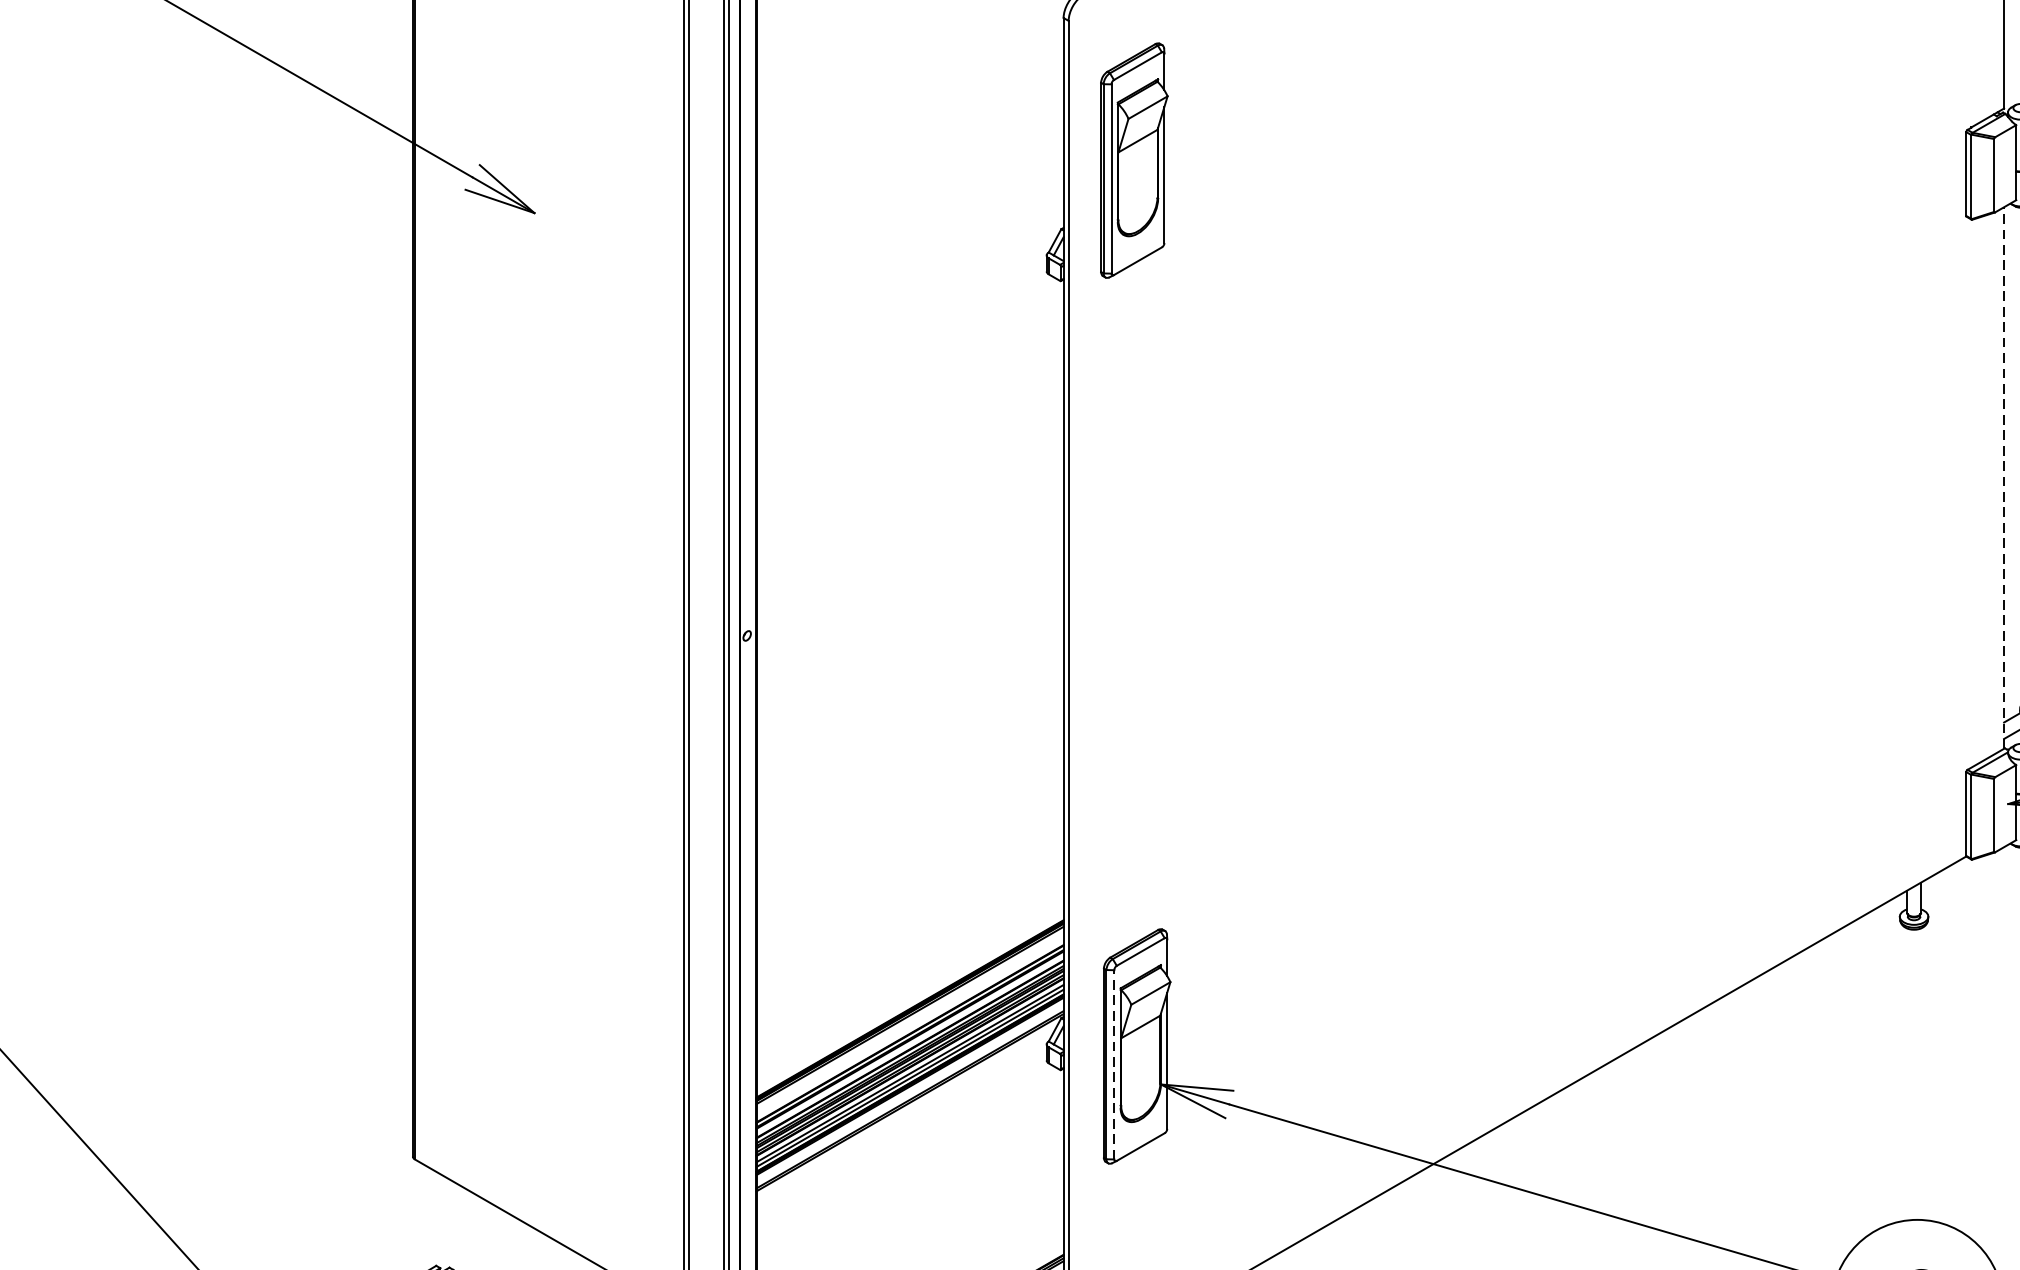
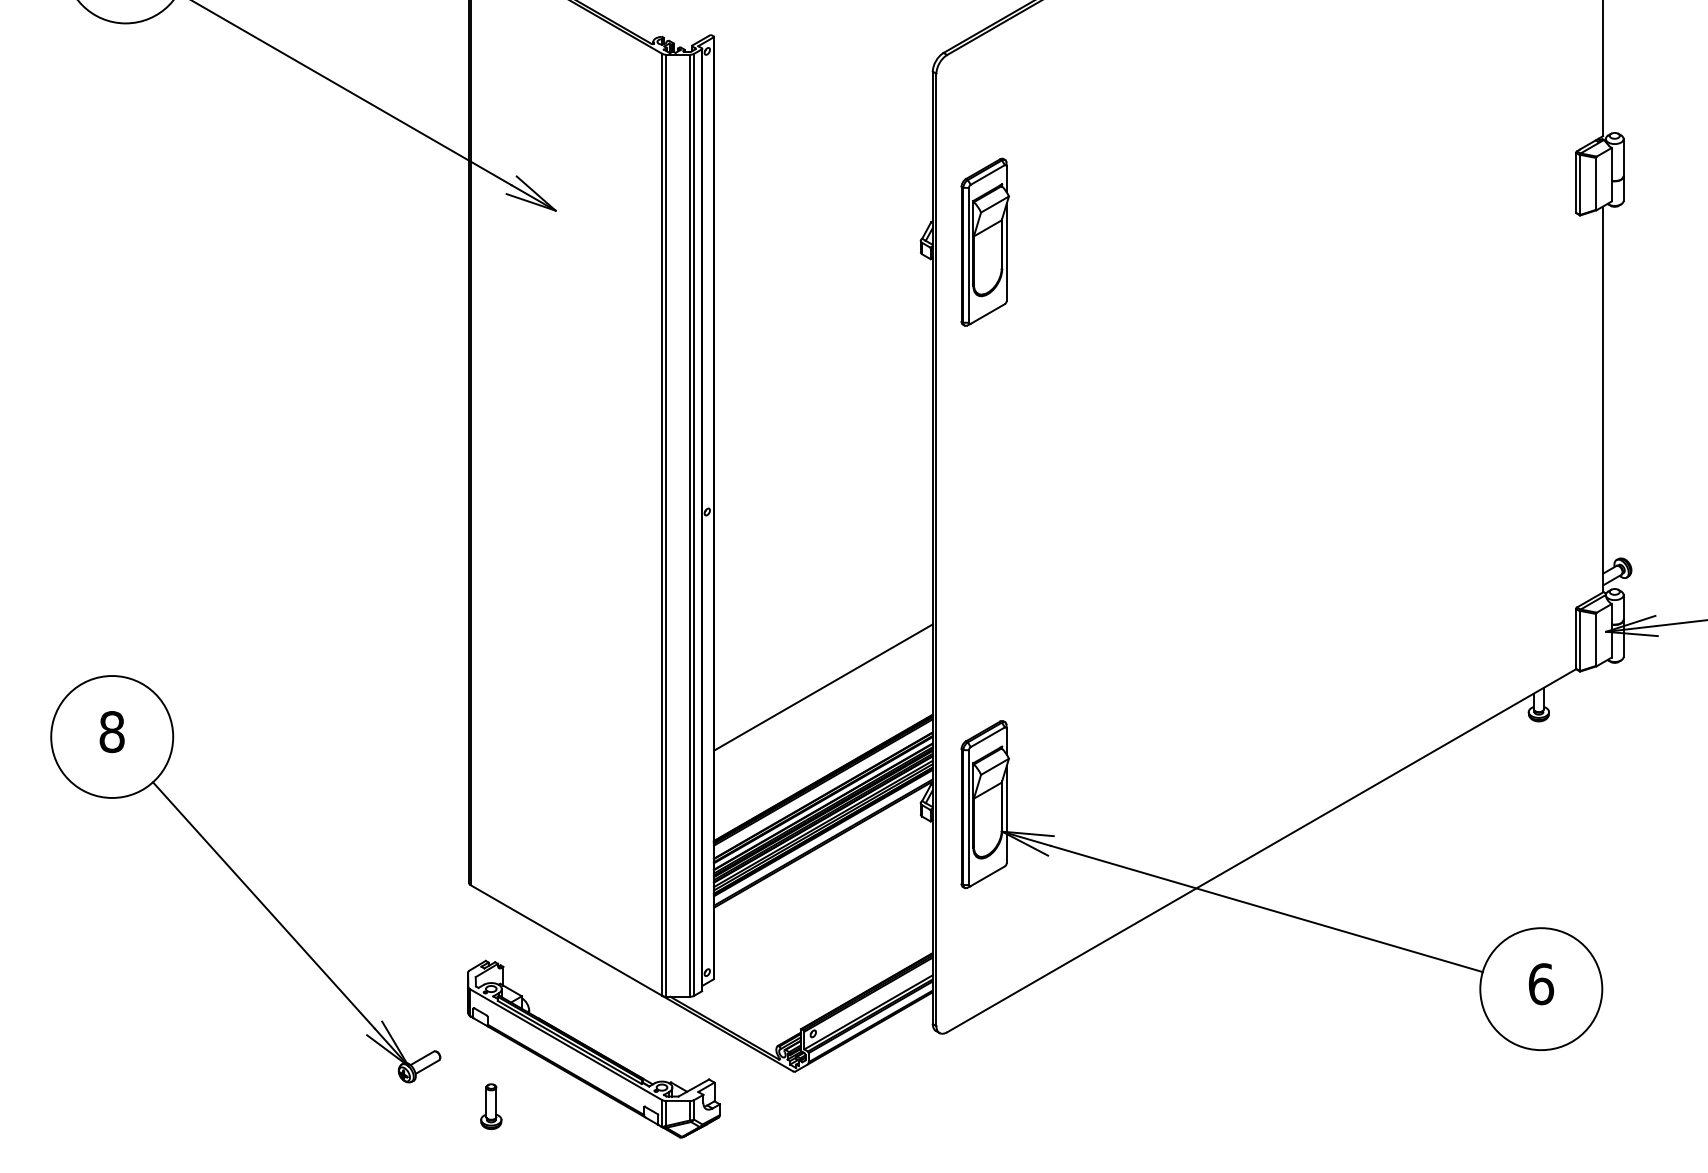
part: (1133, 159) -> (984, 241), moved
line: (2004, 478) -> (1603, 399), dashed -> solid
line: (908, 882) -> (822, 687), added
line: (1113, 1064) -> (968, 817), dashed -> solid

